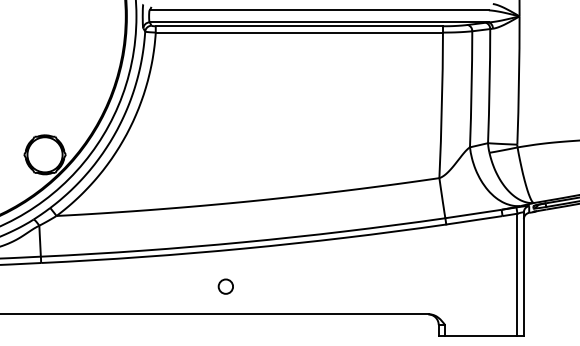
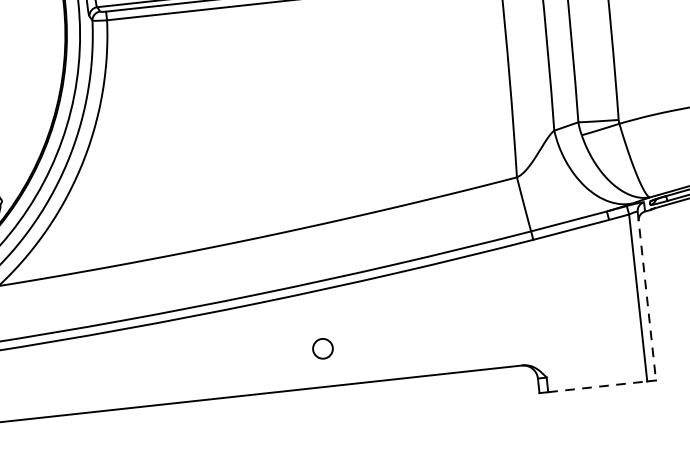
line: (523, 274) -> (646, 296), solid -> dashed
circle: (225, 286) -> (322, 348), moved
line: (481, 335) -> (598, 386), solid -> dashed

